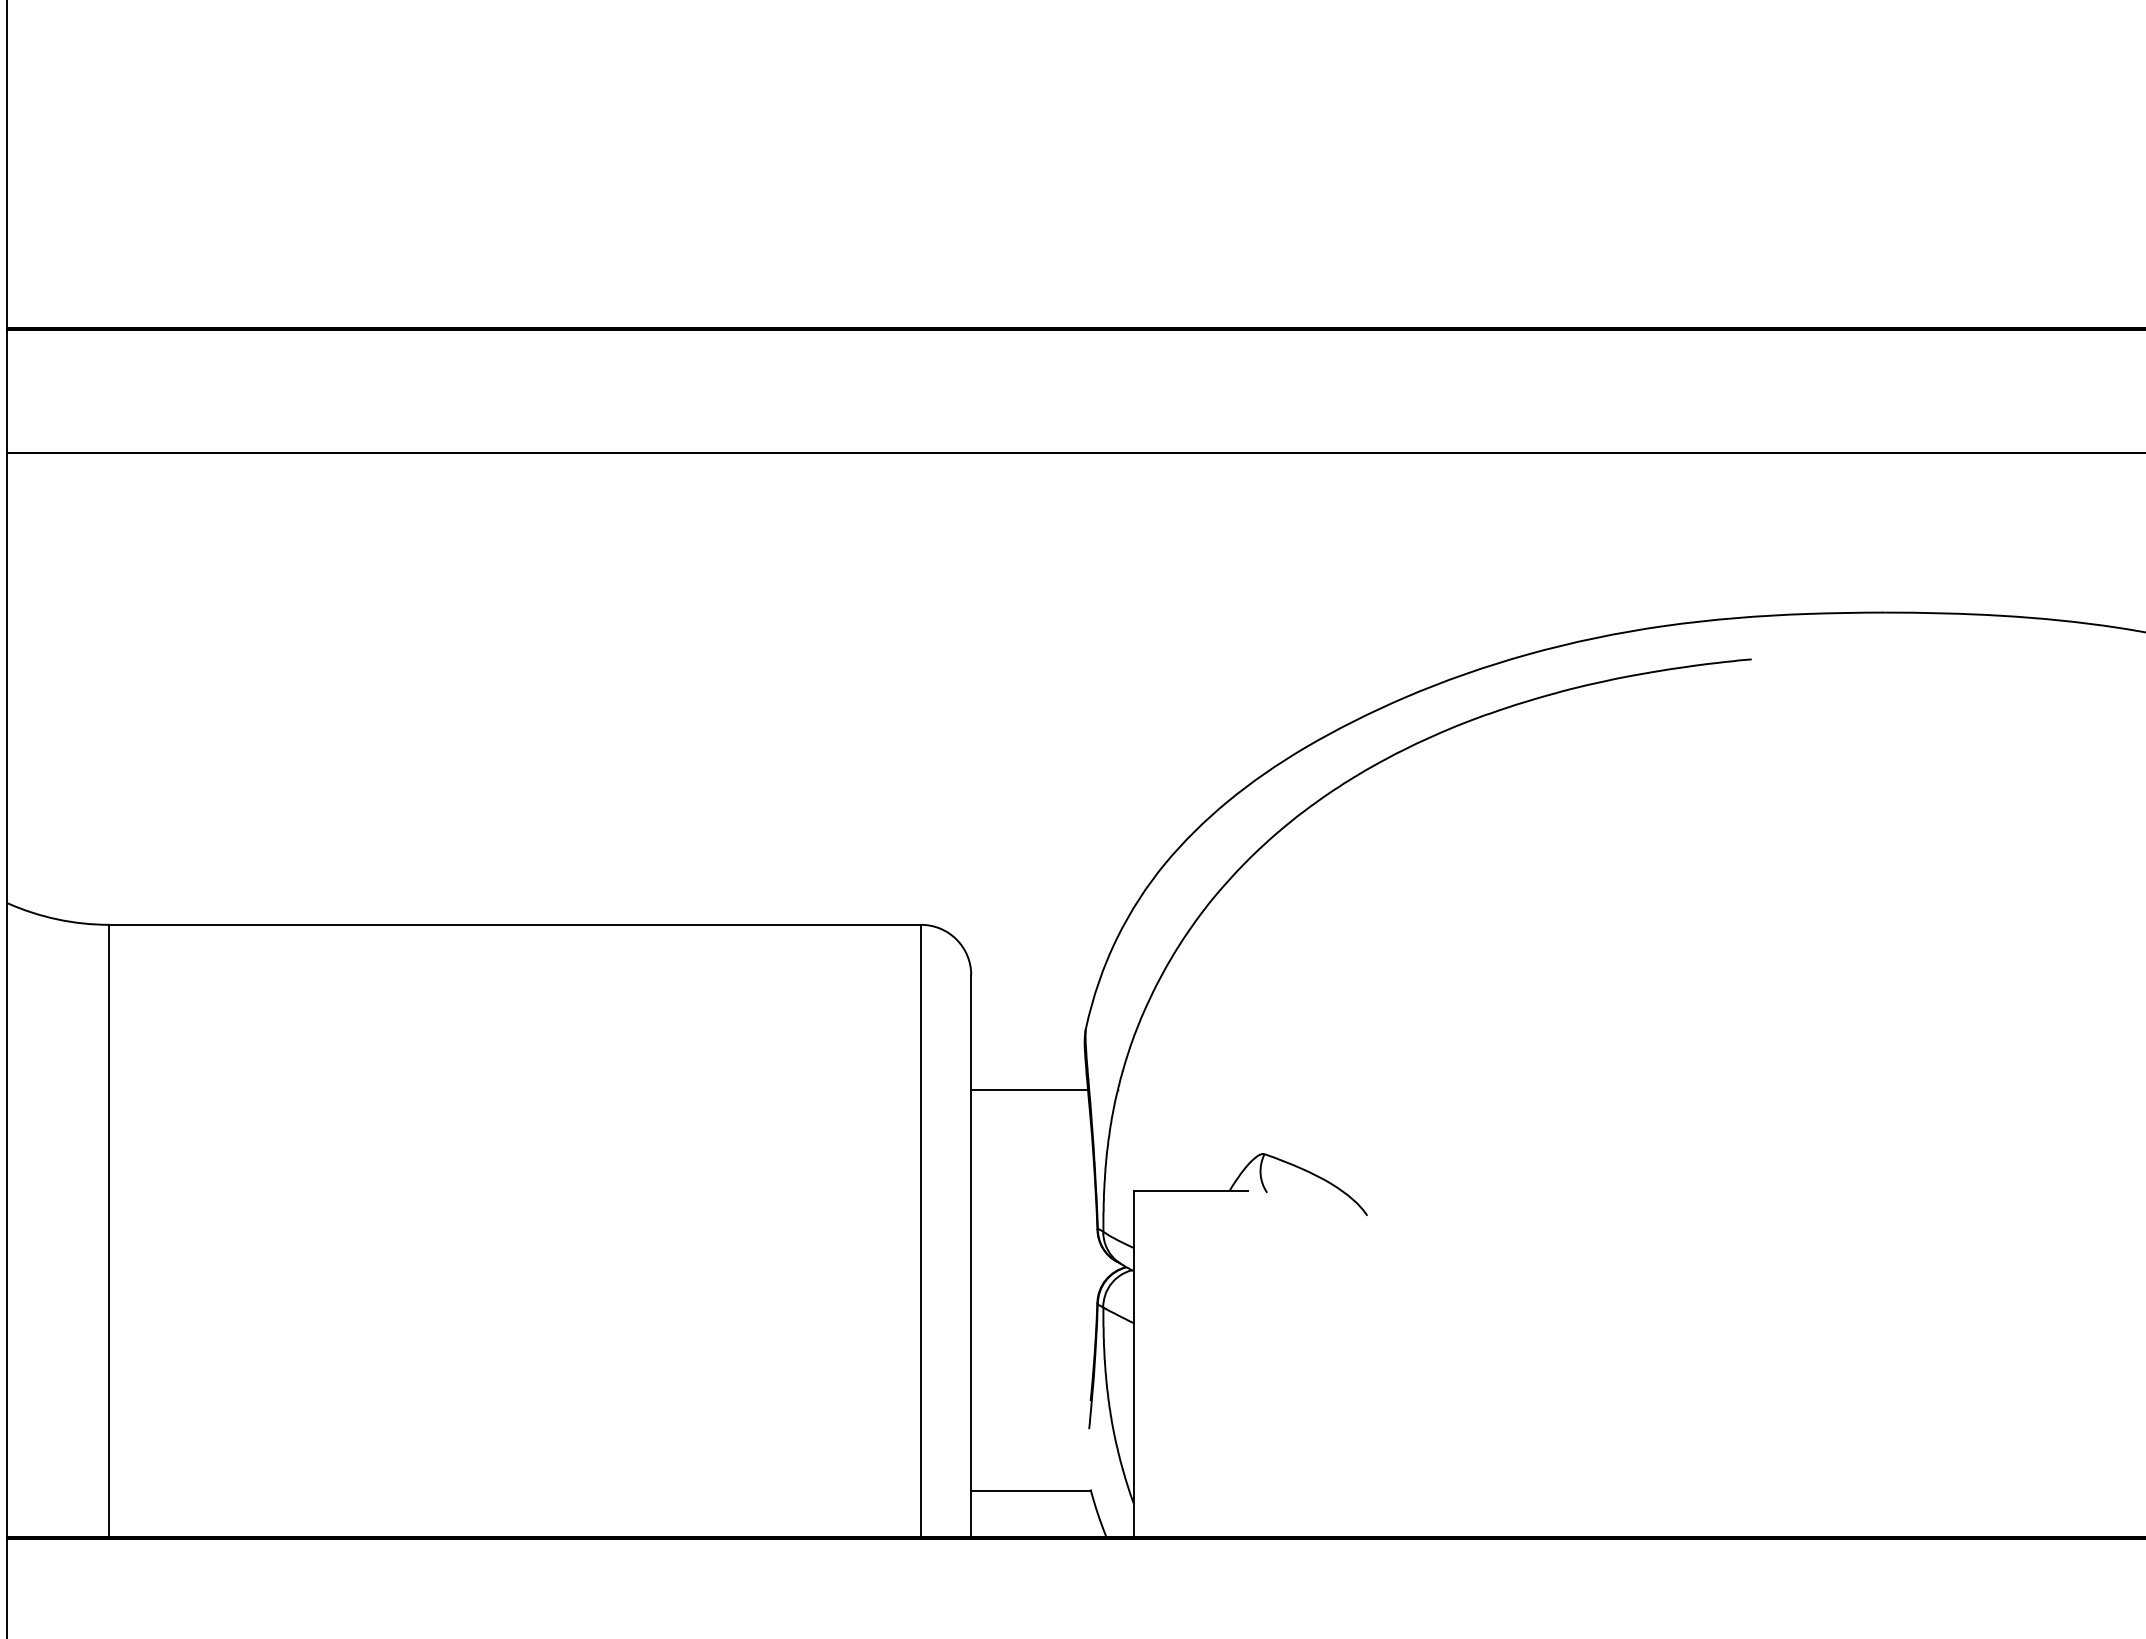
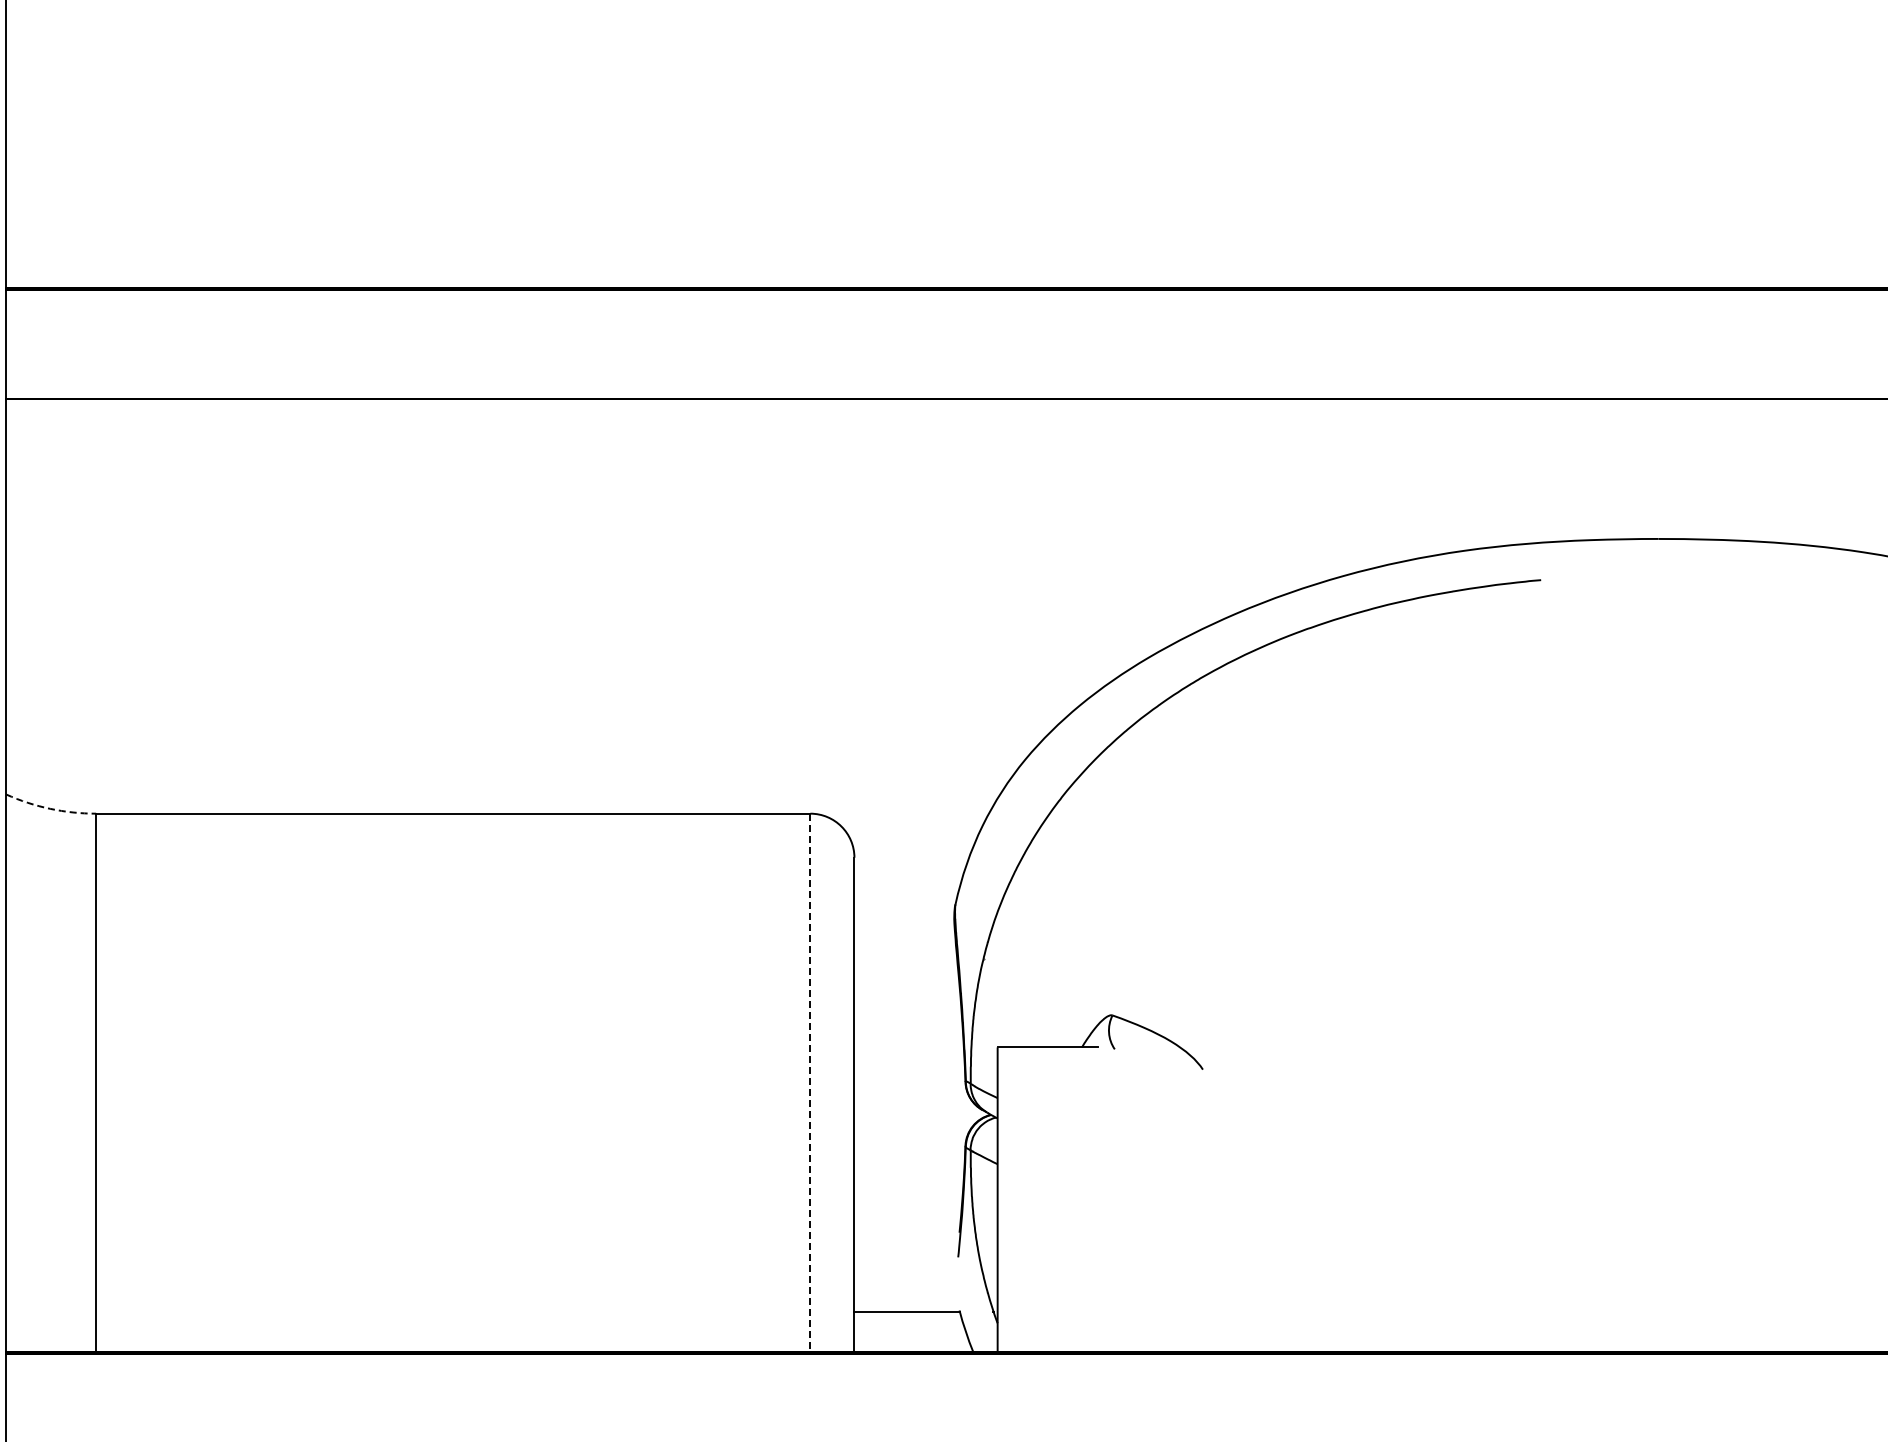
arc: (57, 918) -> (50, 808), solid -> dashed
line: (1029, 1090) -> (905, 959), removed
line: (921, 1231) -> (810, 1083), solid -> dashed

